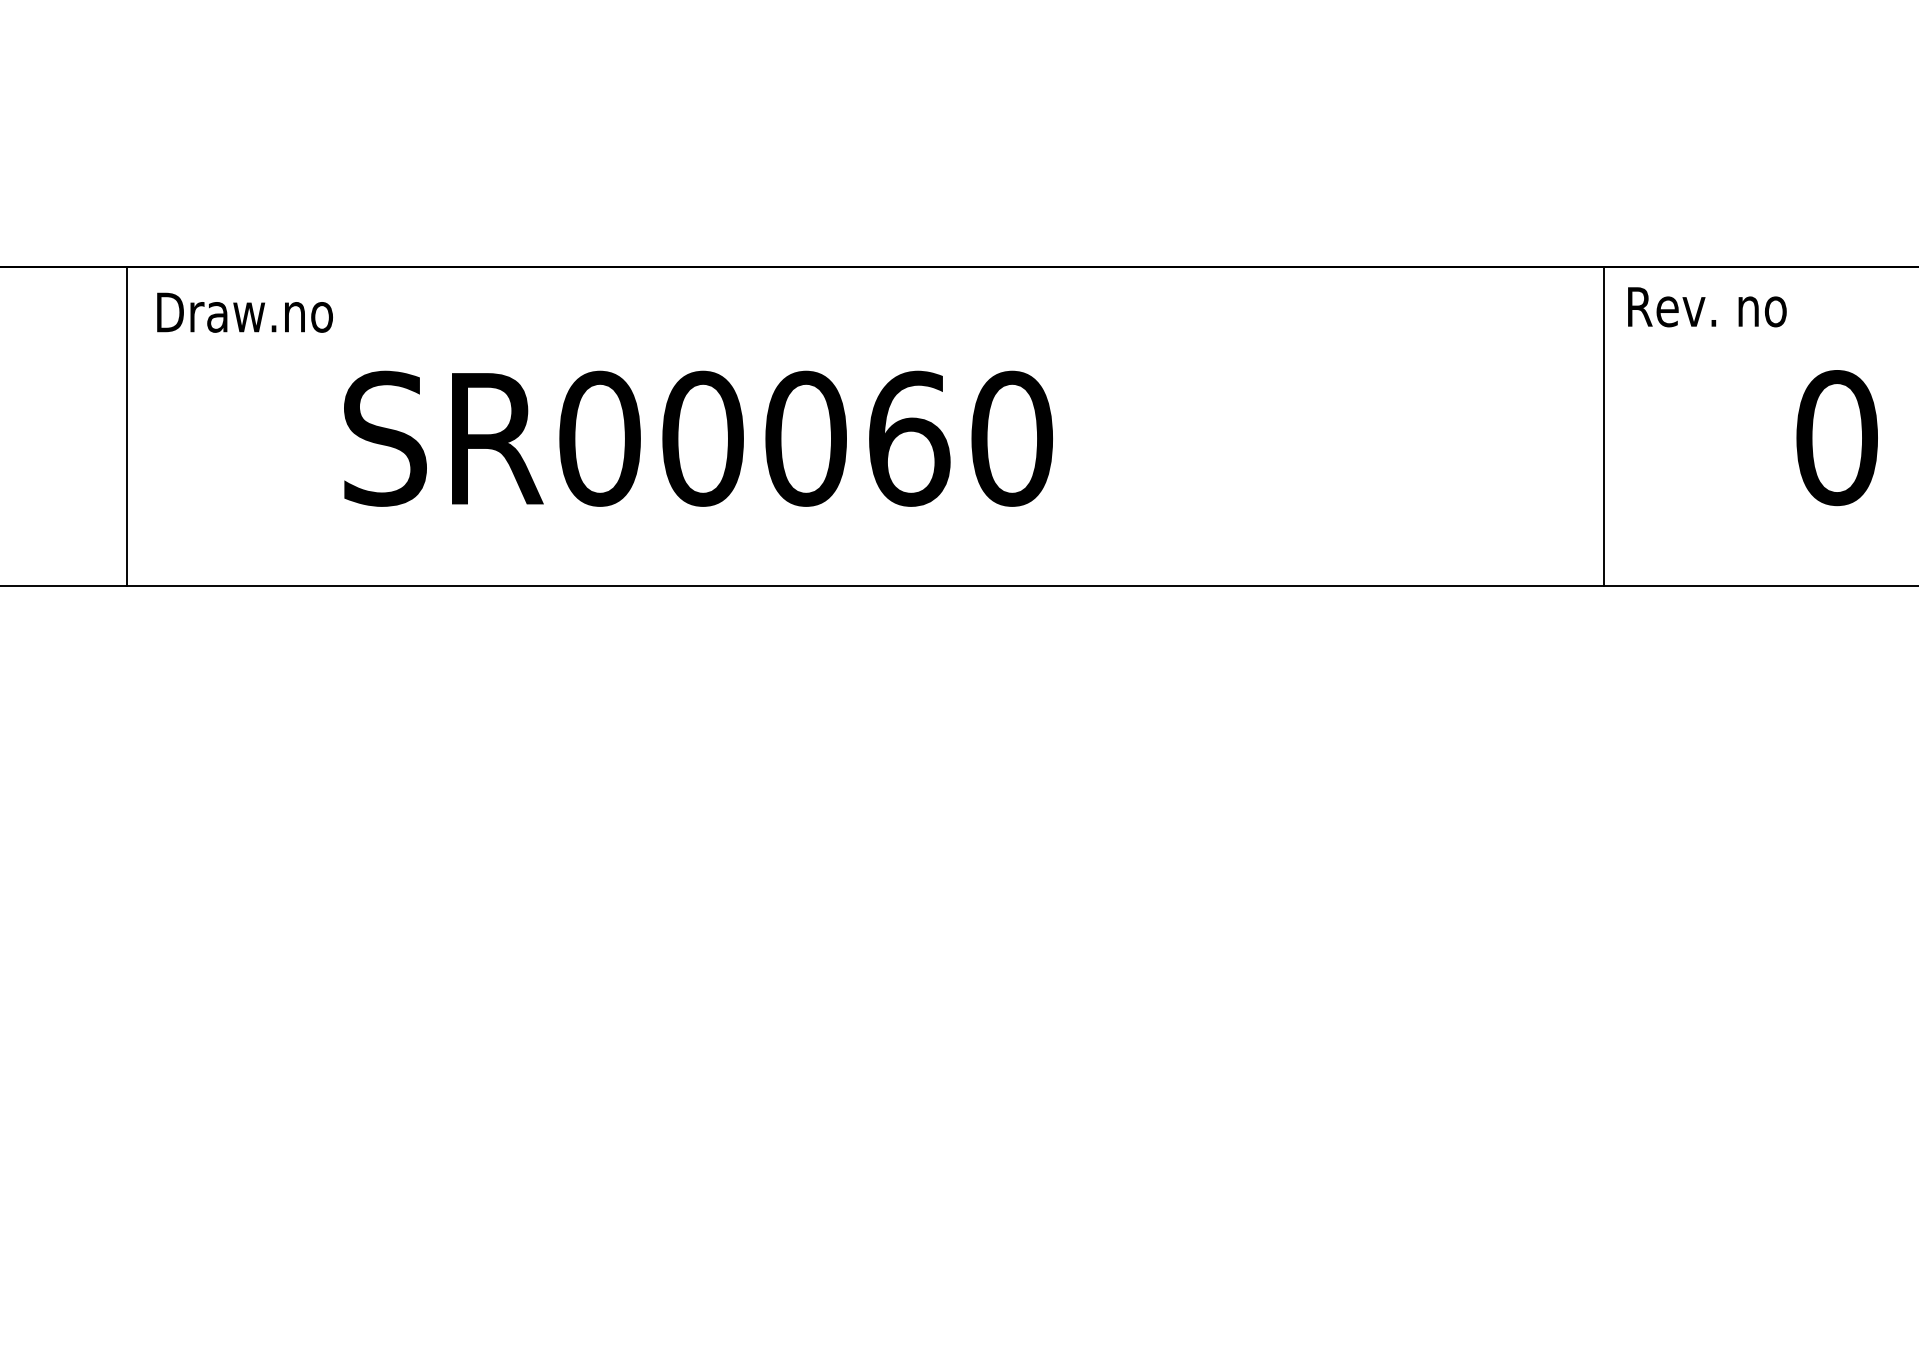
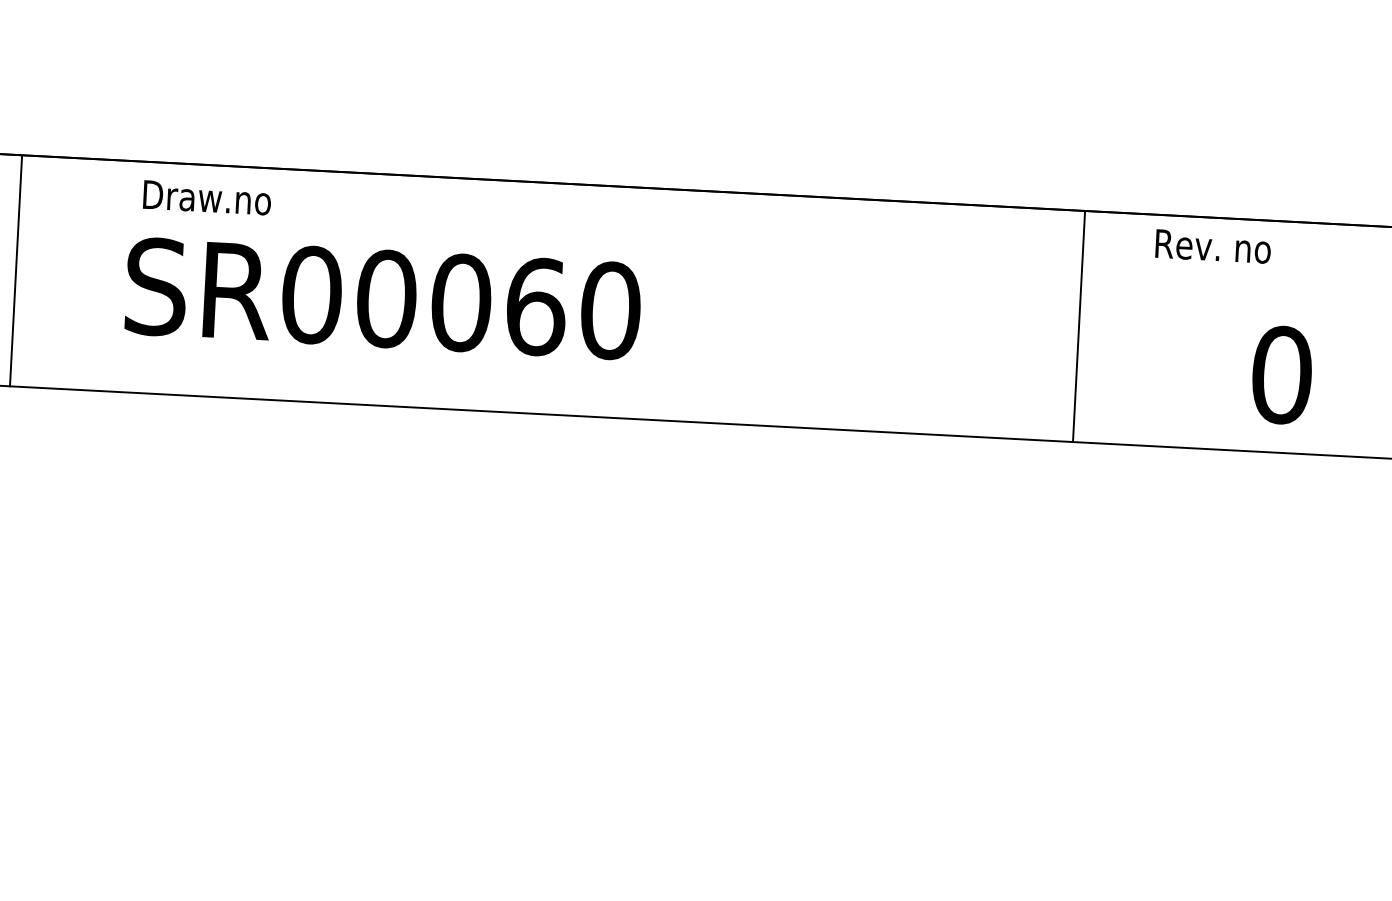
text: (244, 312) -> (206, 197), moved
line: (127, 426) -> (16, 270), moved
line: (1604, 426) -> (1079, 326), moved
text: (698, 438) -> (383, 298), moved
text: (1836, 438) -> (1281, 375), moved

